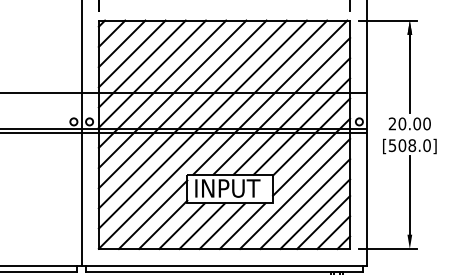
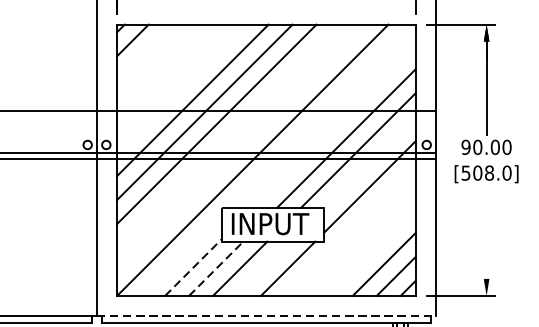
line: (121, 43) -> (144, 51), removed
line: (131, 53) -> (156, 63), removed
line: (141, 63) -> (167, 75), removed
line: (152, 73) -> (181, 87), removed
line: (270, 97) -> (321, 116), removed
line: (281, 105) -> (334, 125), removed
line: (192, 114) -> (228, 136), removed
text: (392, 123) -> (466, 146), 20.00 -> 90.00
line: (202, 124) -> (240, 148), removed
line: (311, 136) -> (369, 162), removed
line: (295, 193) -> (350, 230), removed
line: (409, 195) -> (486, 232), removed
line: (305, 203) -> (362, 241), removed
line: (315, 213) -> (374, 253), removed
line: (152, 214) -> (181, 254), removed
line: (163, 224) -> (194, 266), solid -> dashed
line: (182, 225) -> (216, 268), solid -> dashed
line: (222, 225) -> (264, 268), removed
line: (224, 266) -> (266, 316), solid -> dashed

